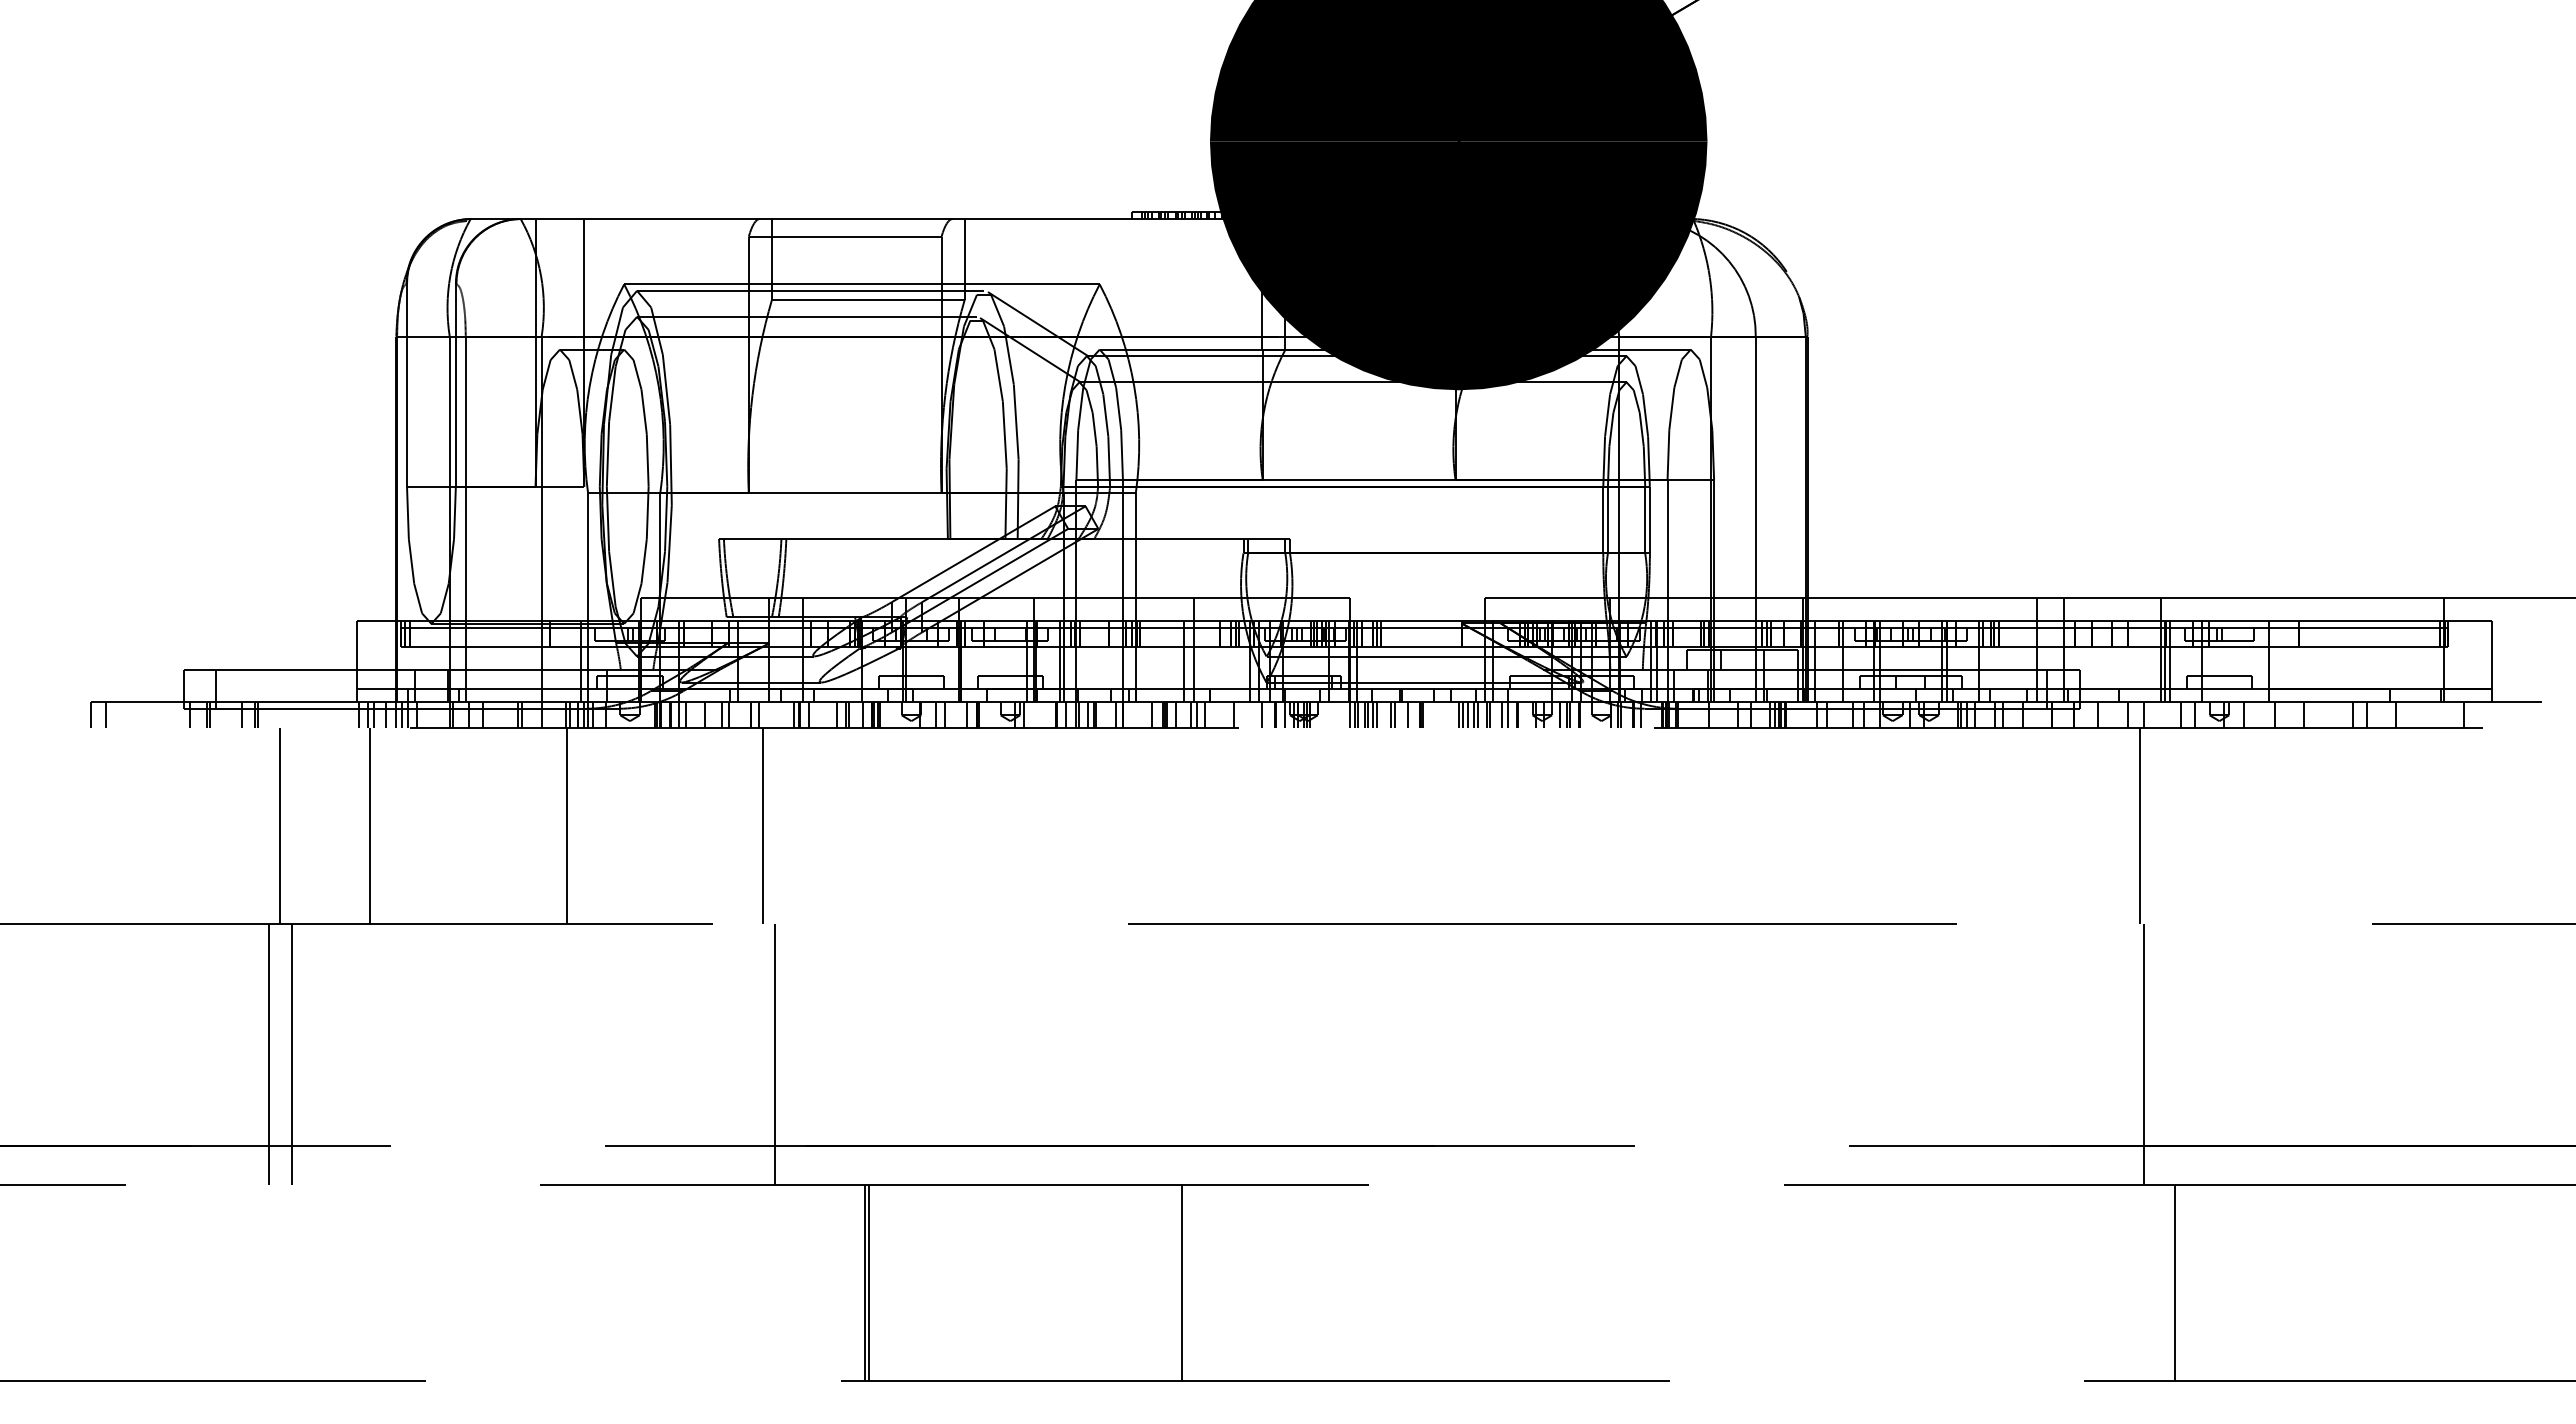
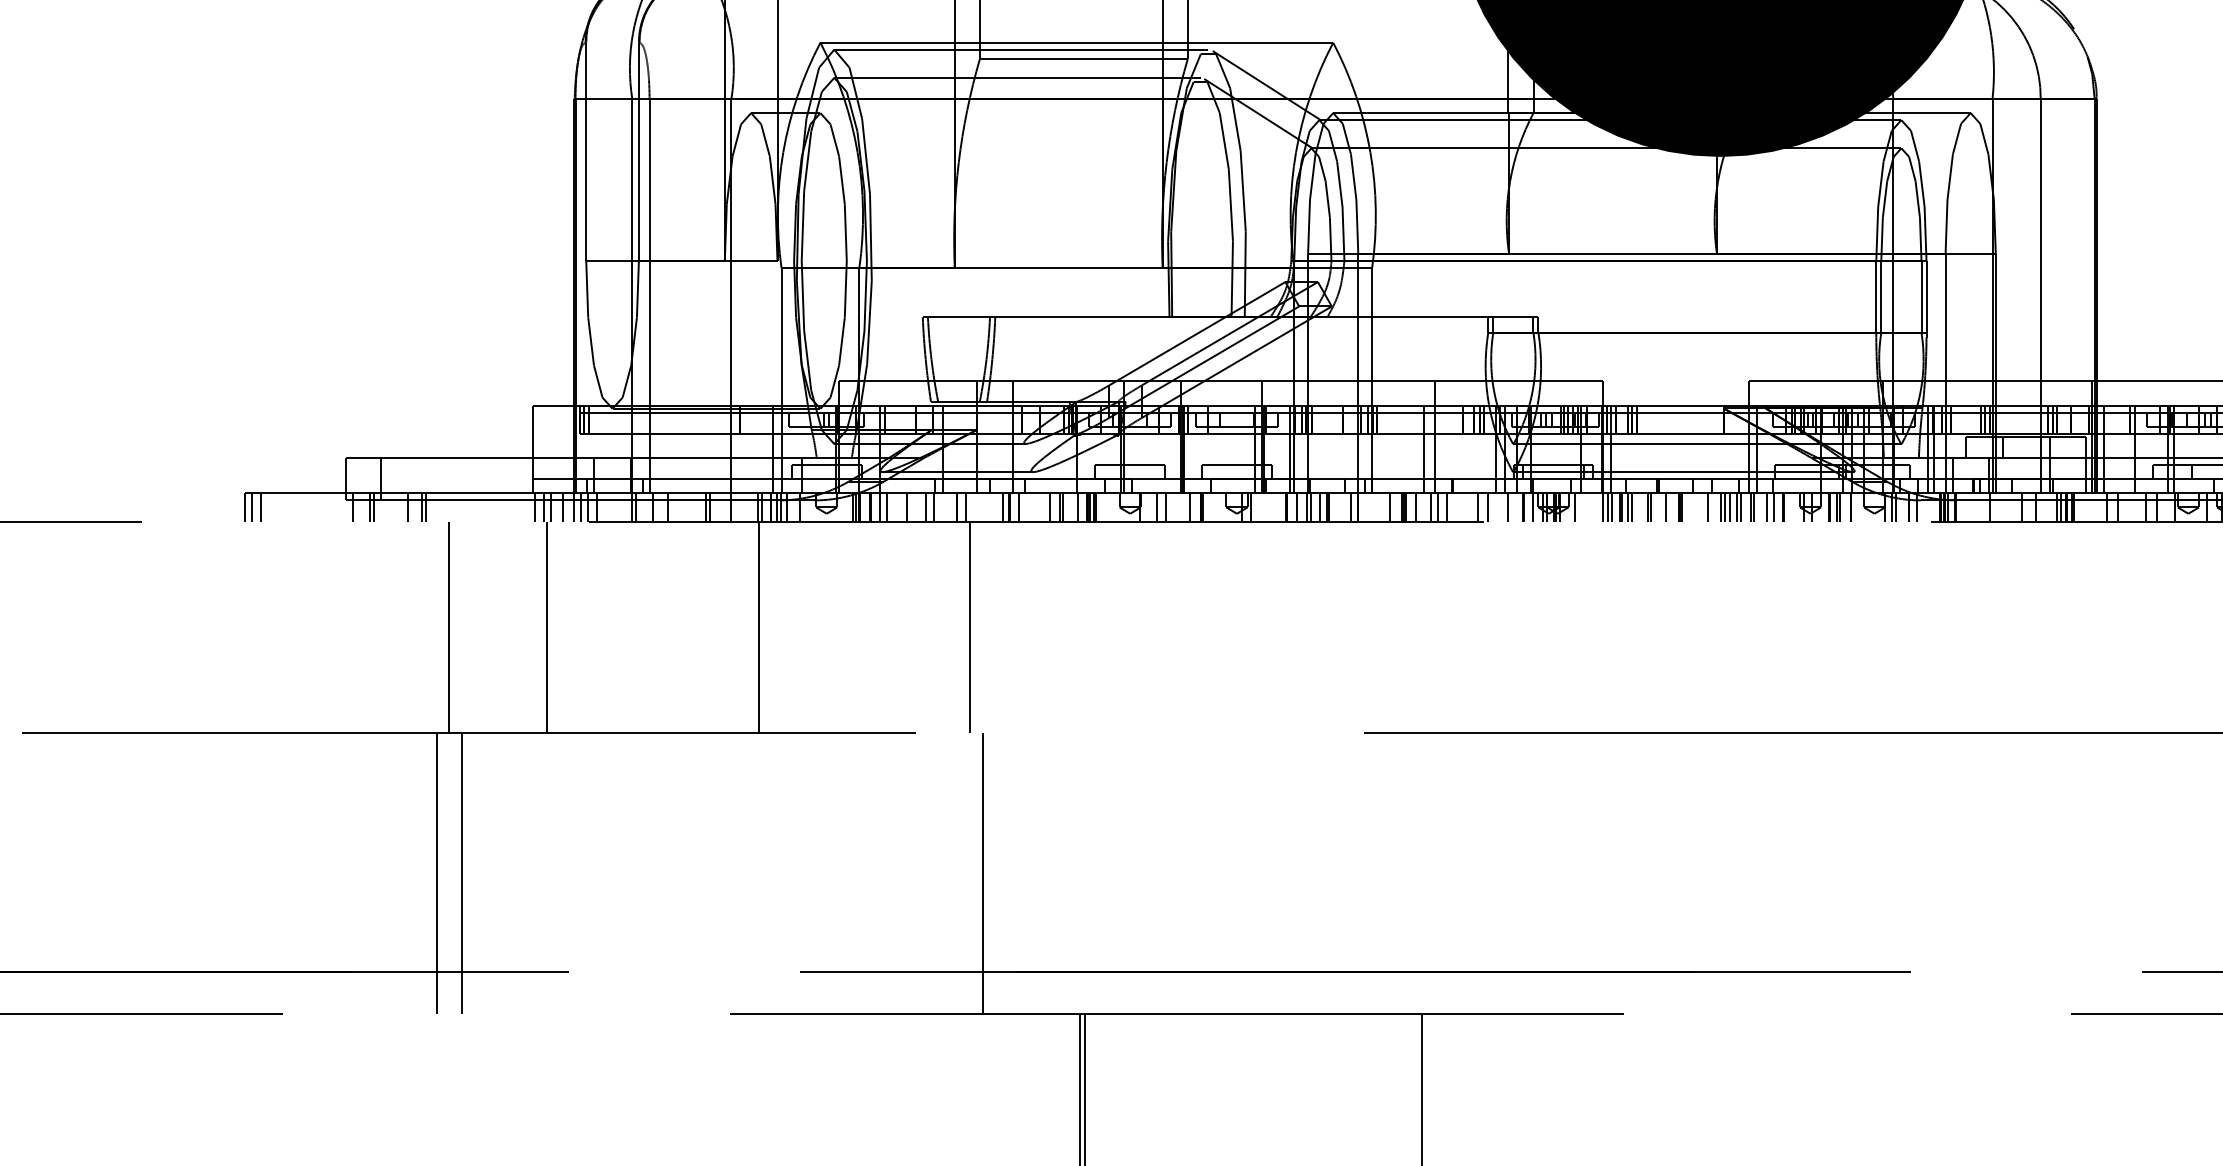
line: (97, 715) -> (252, 507), added
line: (1242, 715) -> (1487, 507), added
line: (1324, 715) -> (1575, 507), added
line: (1446, 715) -> (1707, 507), added

